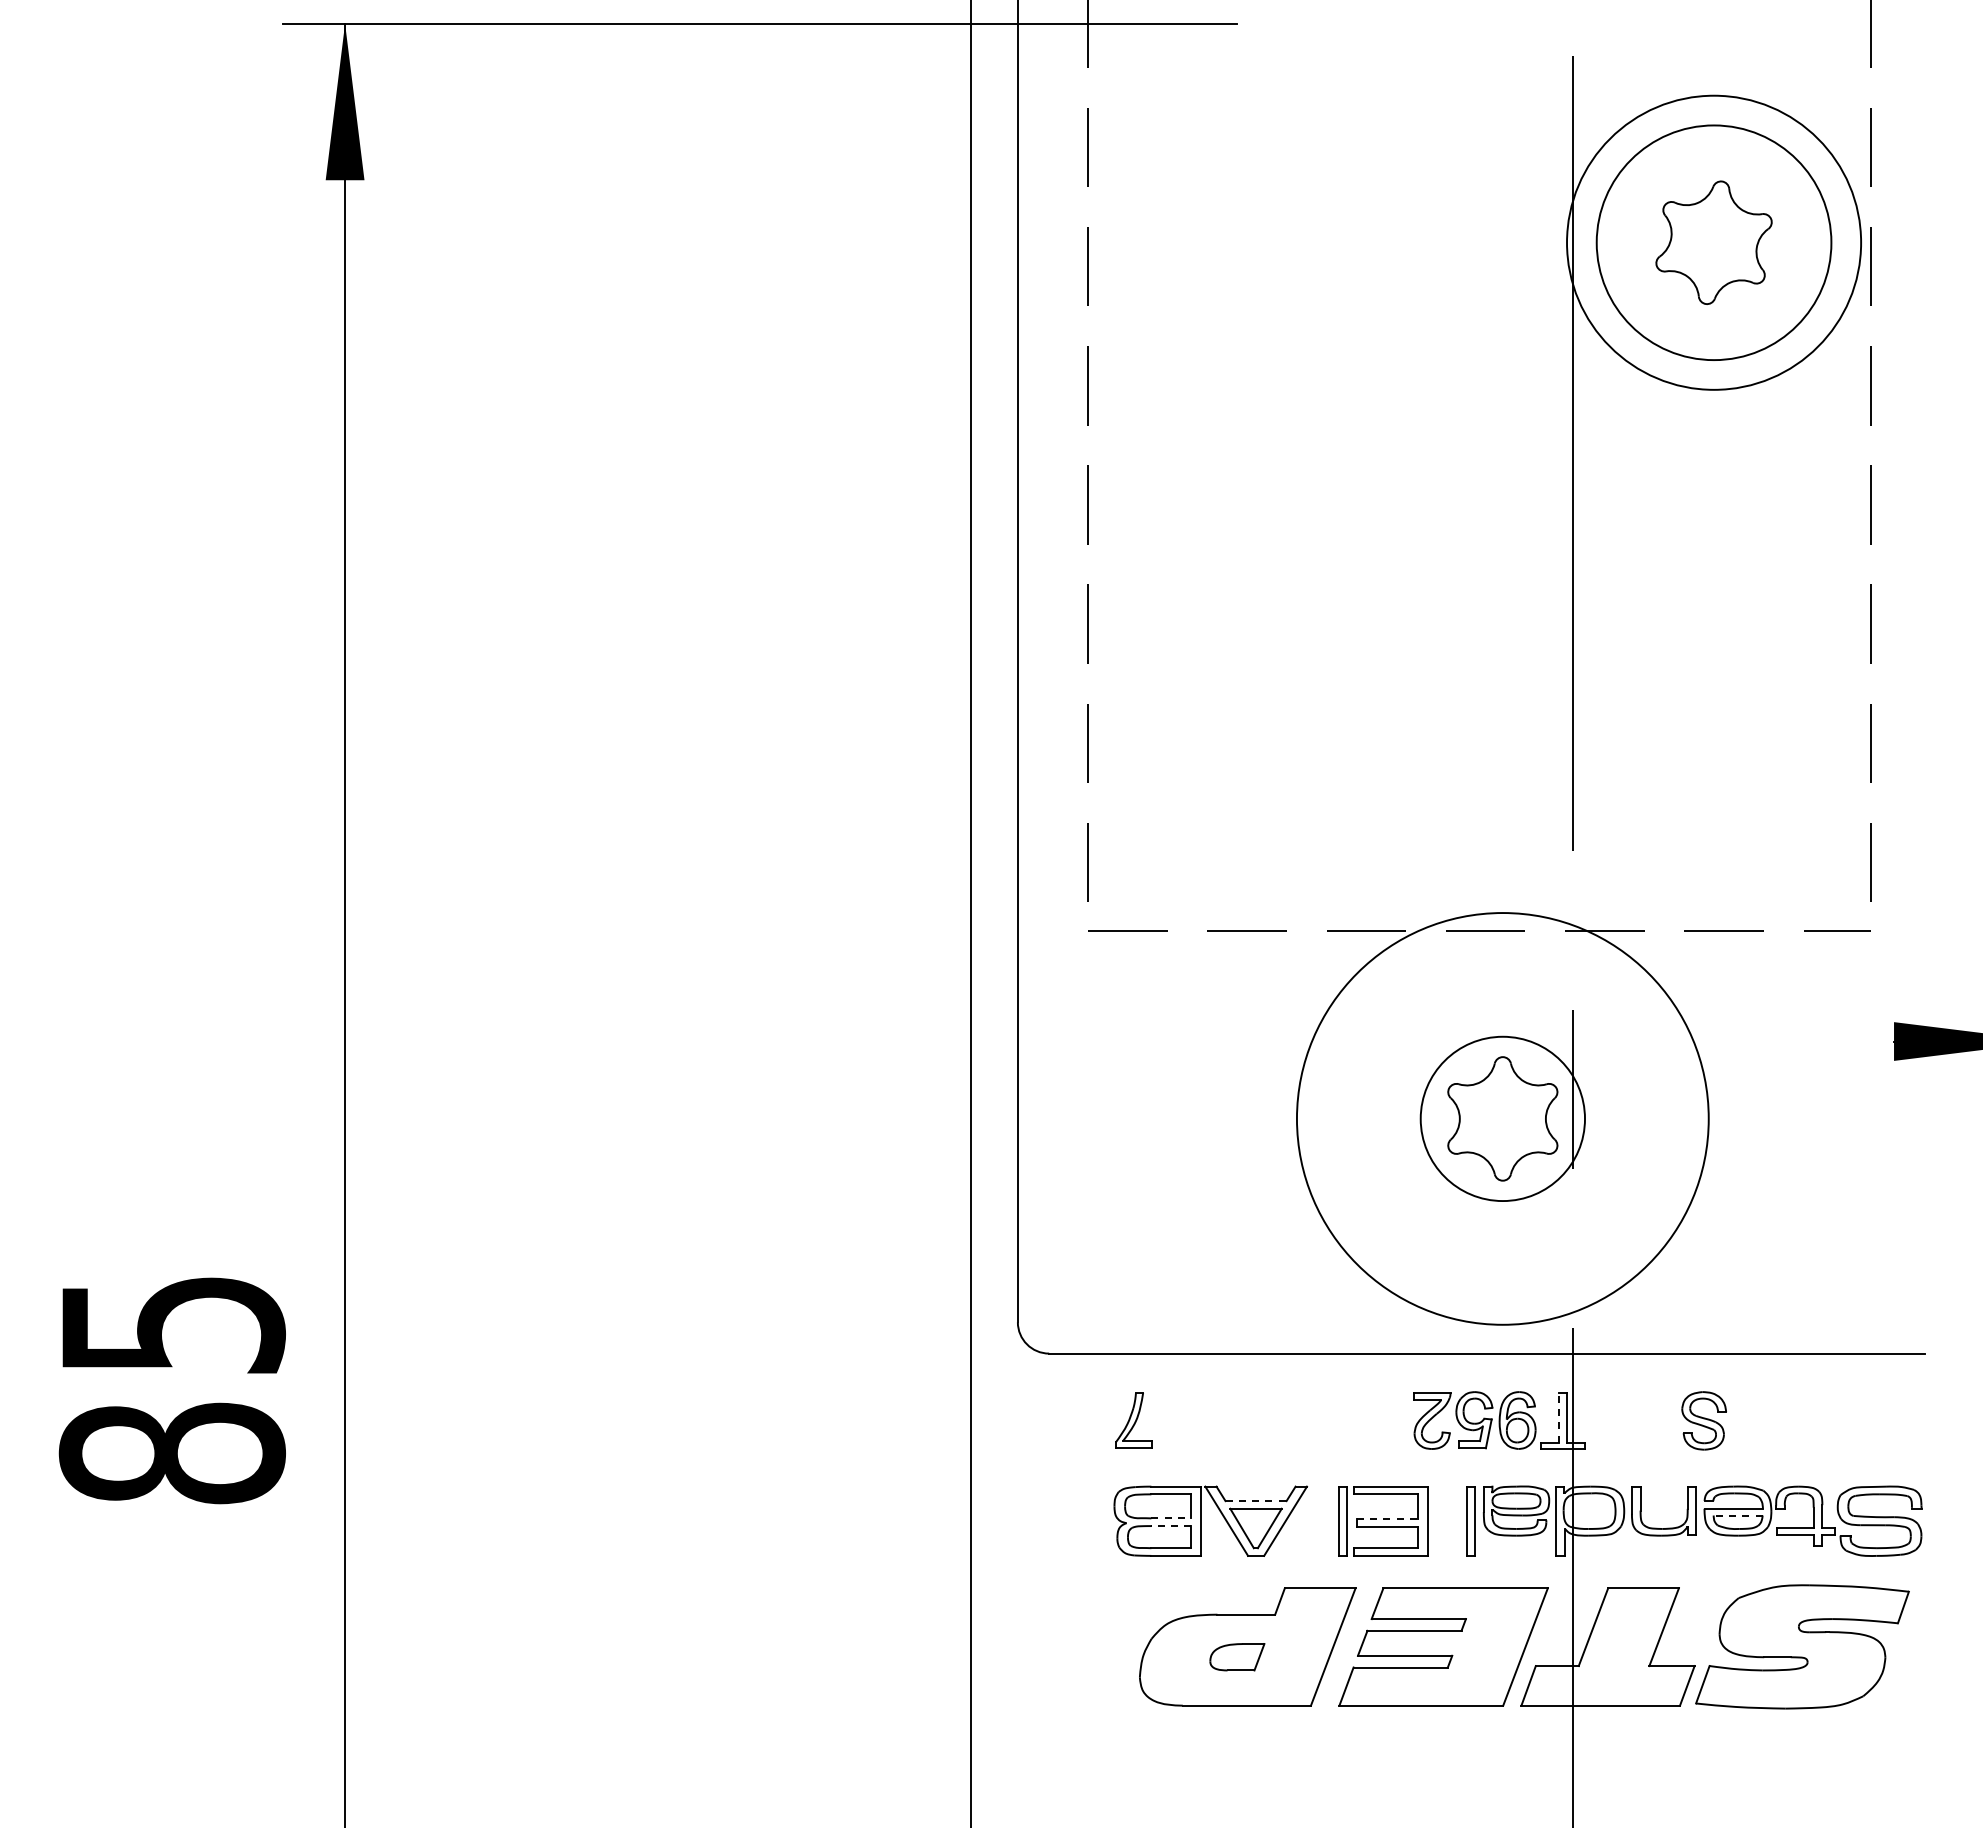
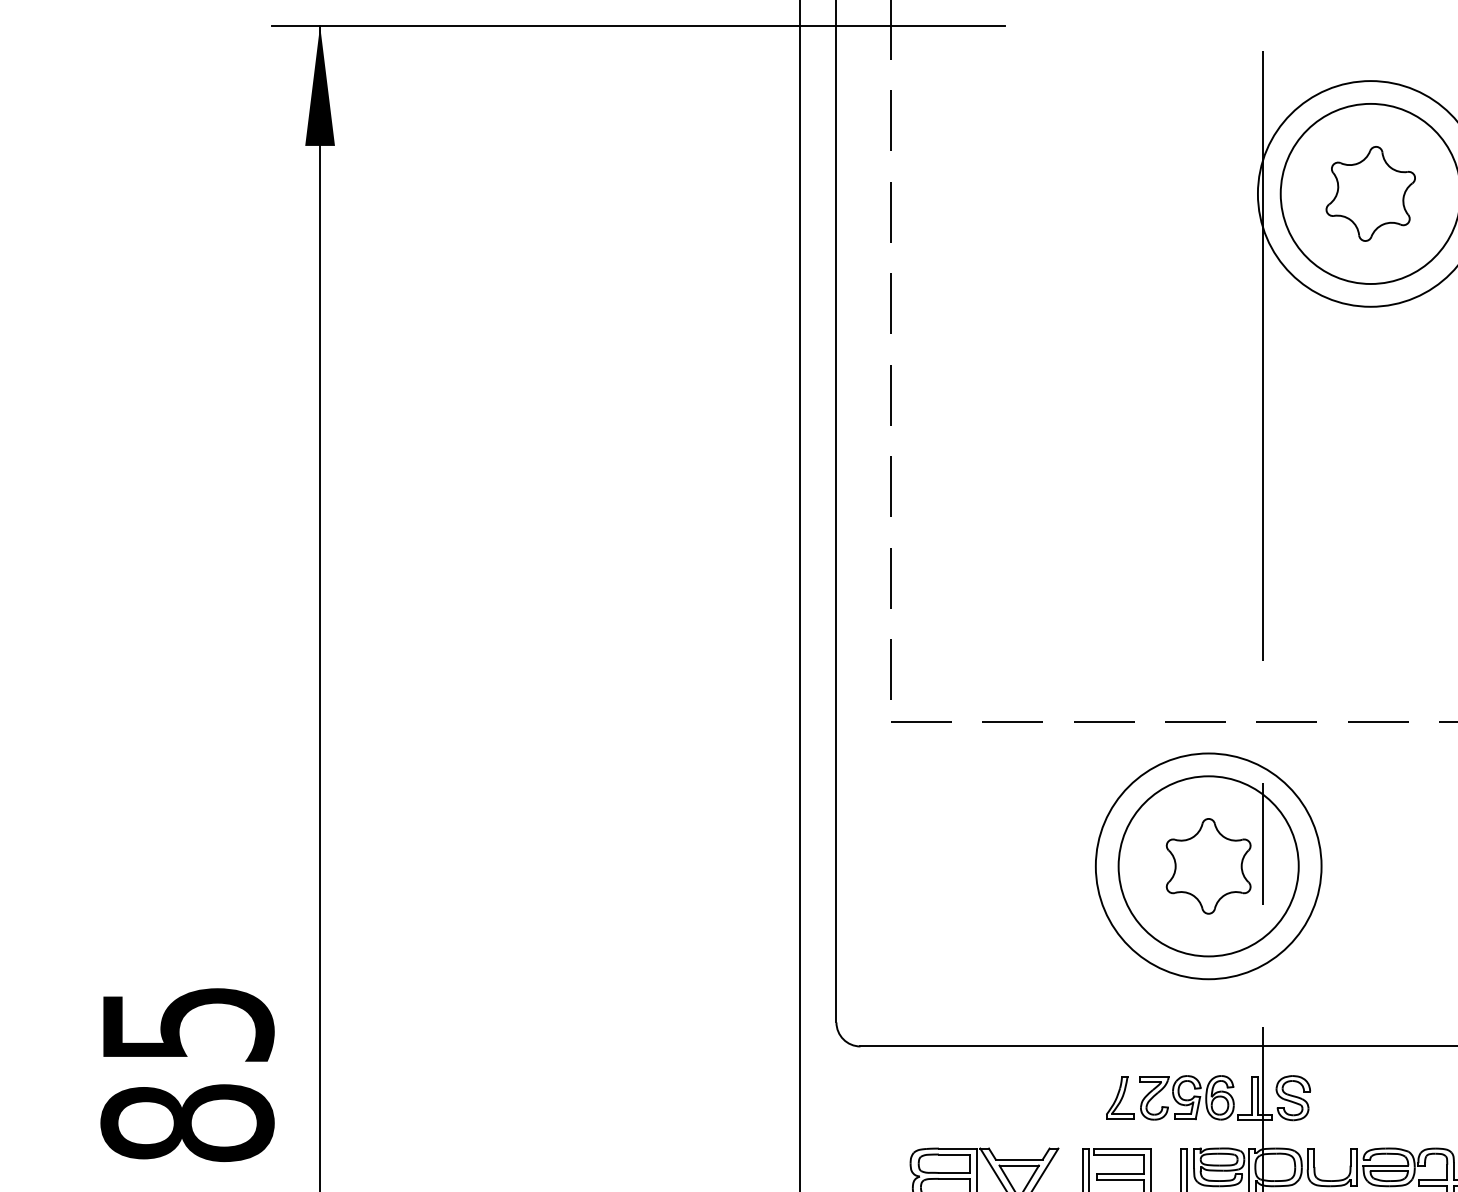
circle: (1502, 1118) -> (1208, 866), size x0.71
circle: (1502, 1118) -> (1208, 866), size x1.43
line: (1558, 1417) -> (1251, 1095), dashed -> solid
part: (1133, 1420) -> (1120, 1097), moved
part: (1703, 1420) -> (1292, 1097), moved
line: (1256, 1501) -> (1019, 1159), dashed -> solid
line: (1738, 1515) -> (1389, 1170), dashed -> solid
line: (1171, 1518) -> (954, 1173), dashed -> solid
line: (1387, 1519) -> (1120, 1173), dashed -> solid
line: (1170, 1526) -> (953, 1179), dashed -> solid

